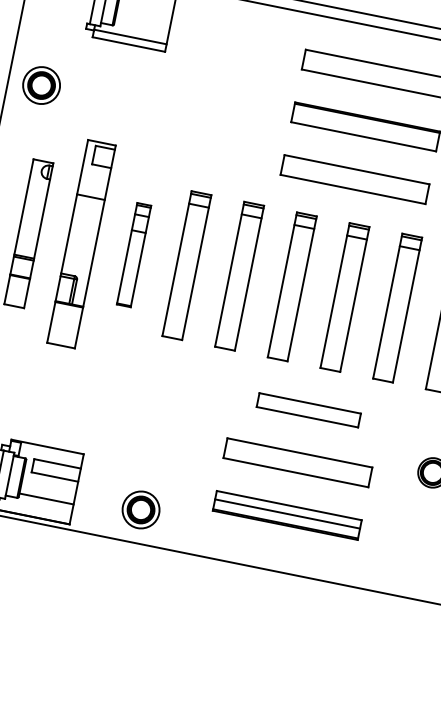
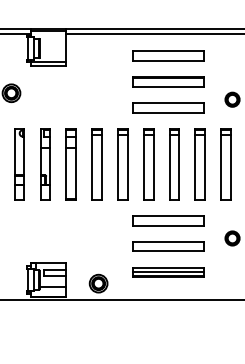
part: (81, 244) -> (45, 164), size x0.71
part: (132, 255) -> (70, 164), size x1.43
part: (309, 409) -> (168, 220), size x1.43

